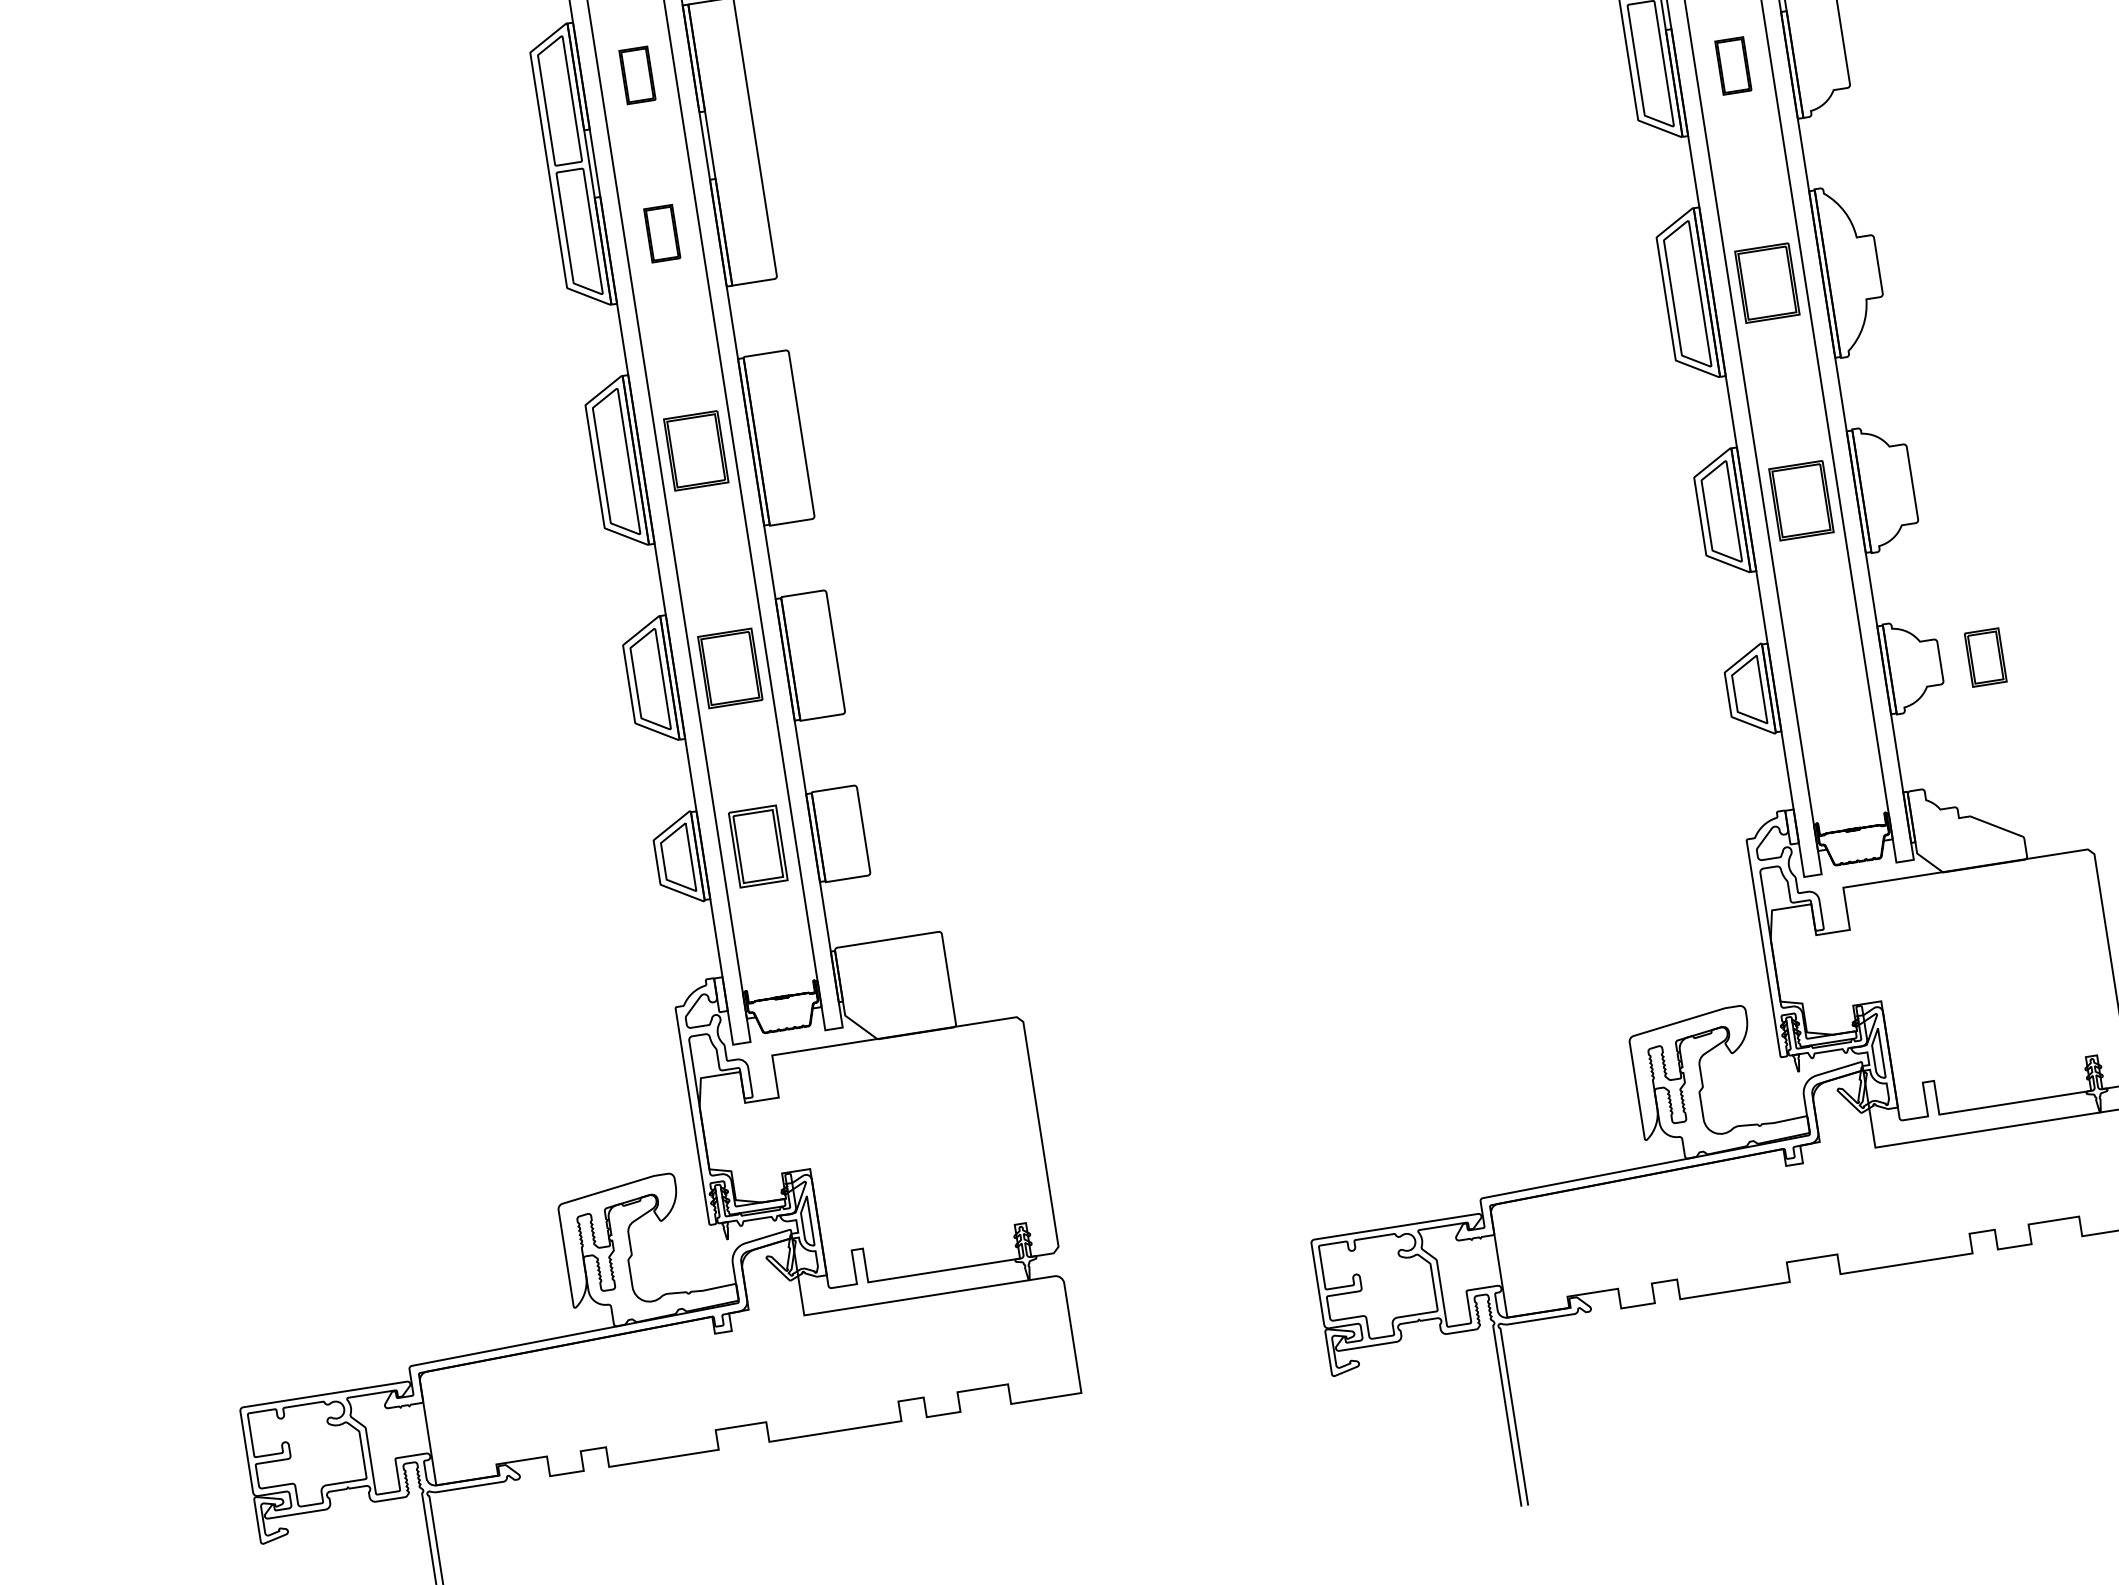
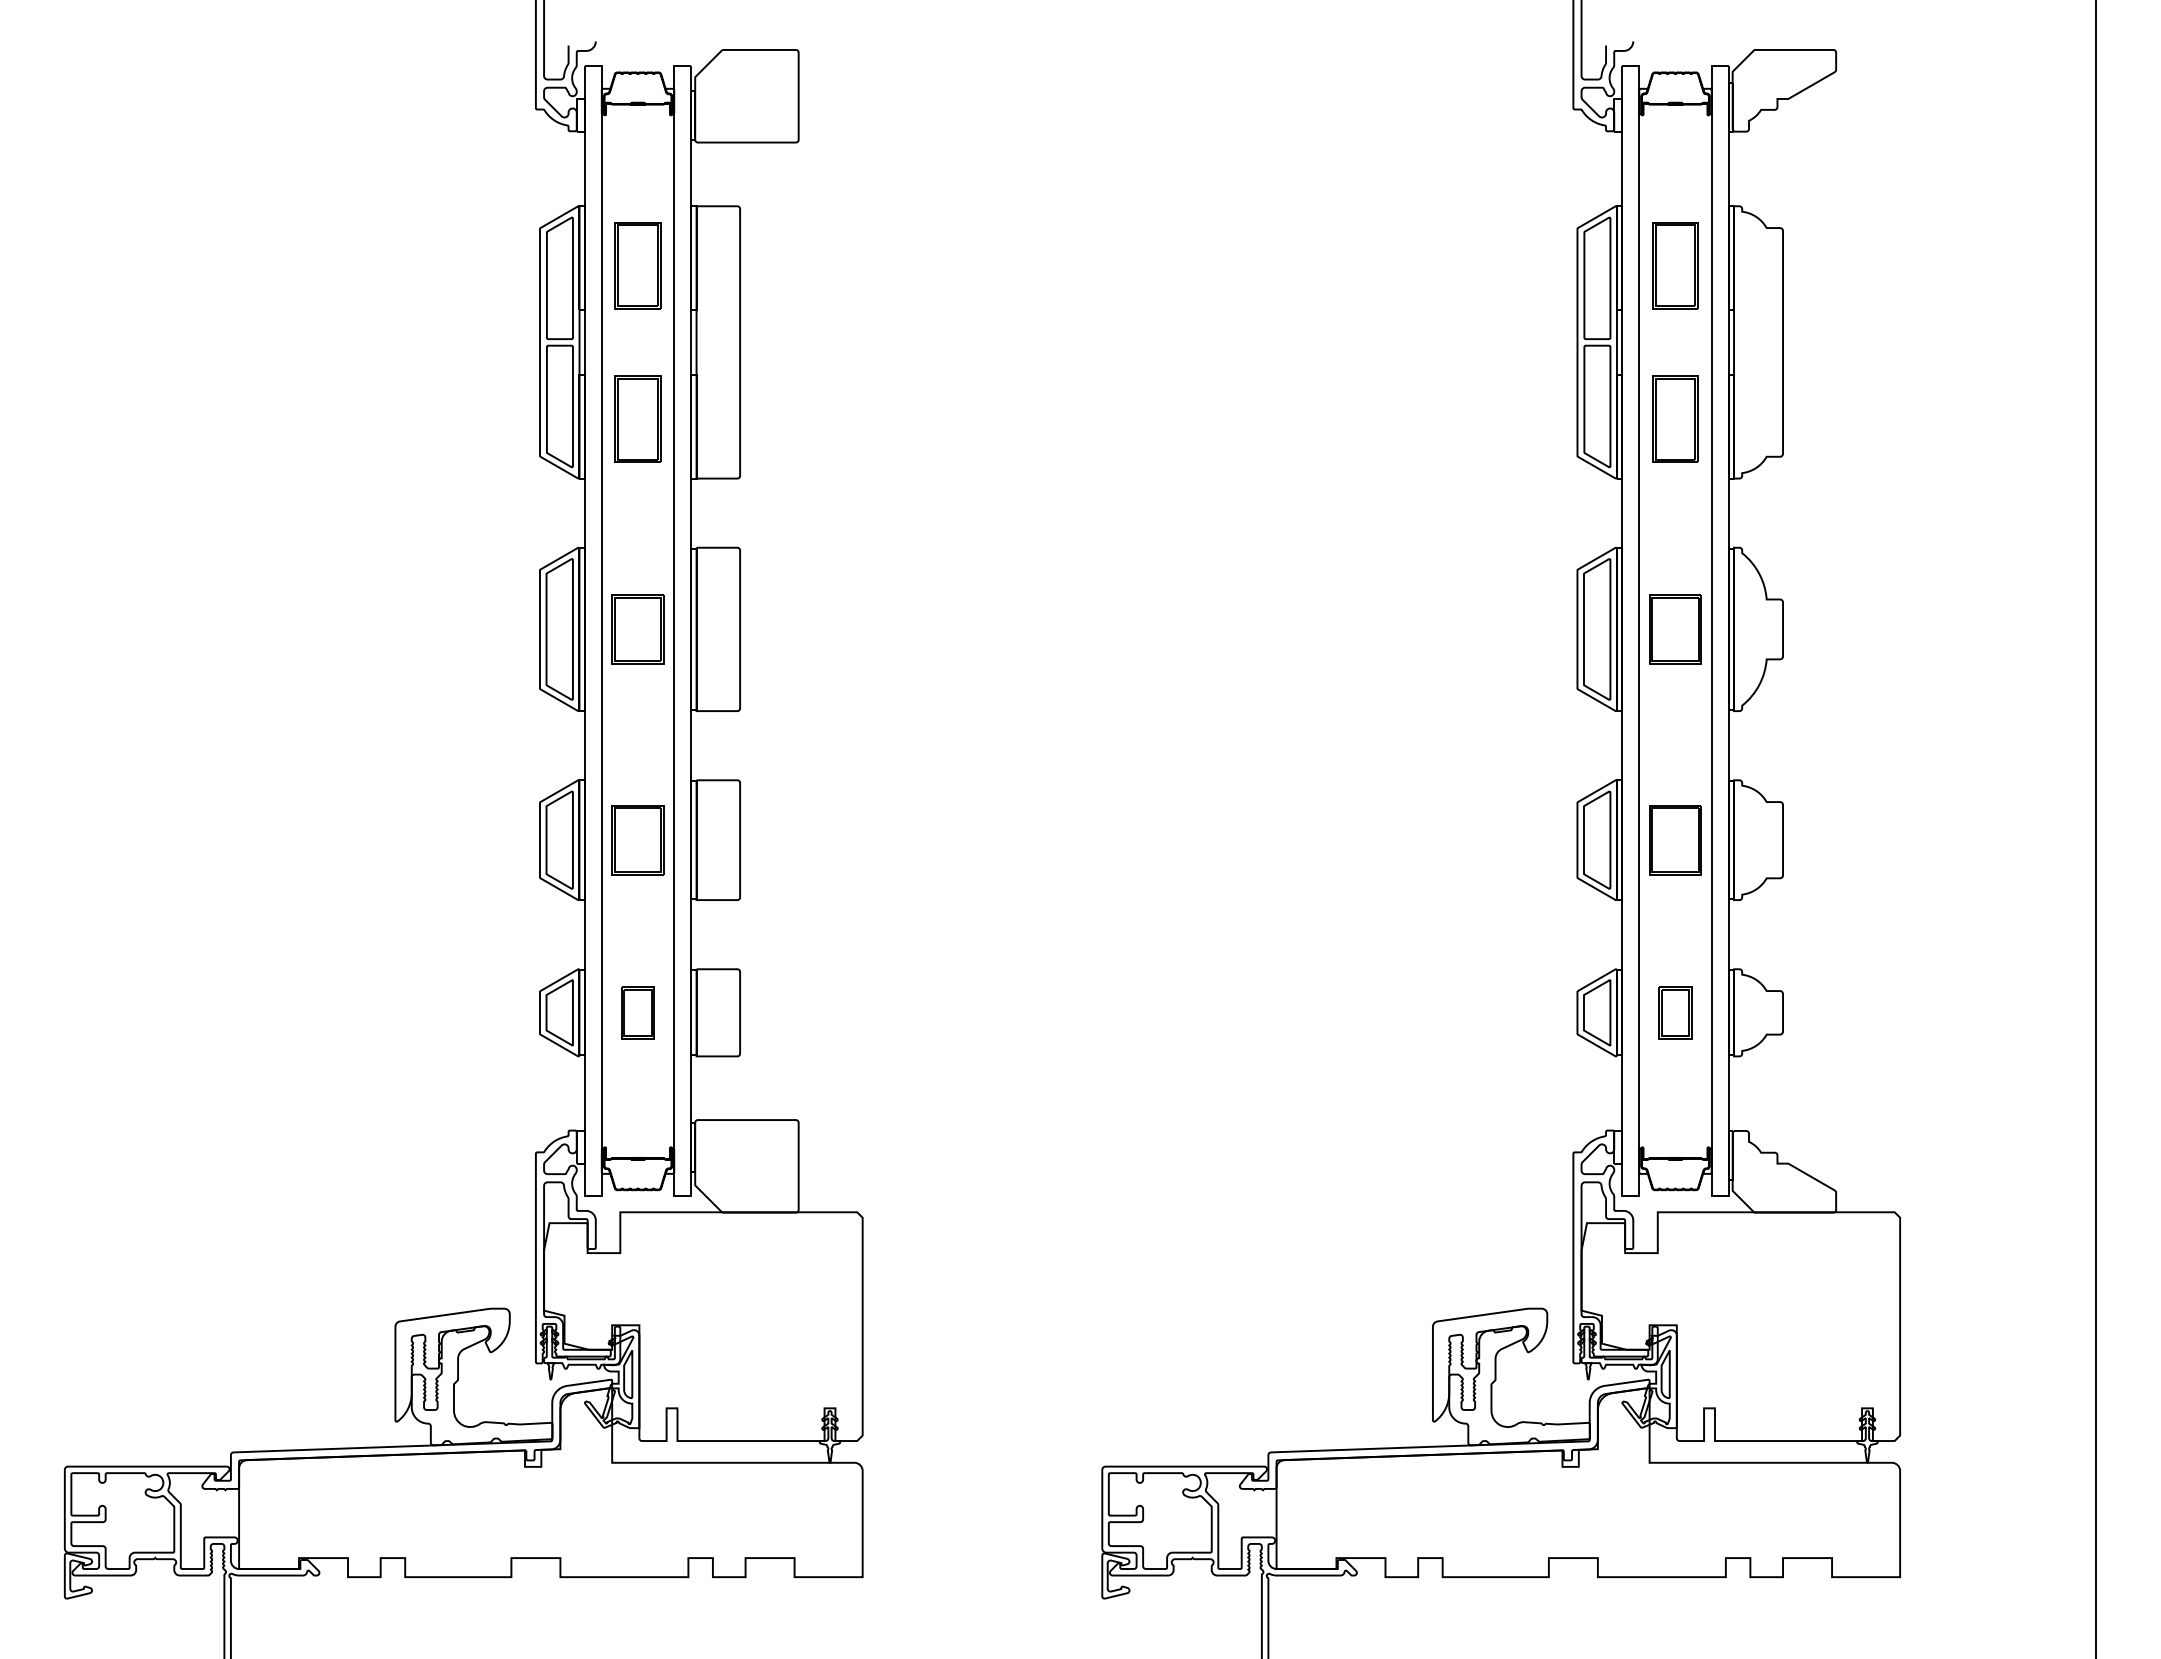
part: (1733, 65) -> (1675, 418), size x1.67
part: (636, 75) -> (637, 265), size x1.67
part: (661, 233) -> (637, 418), size x1.67
part: (1985, 657) -> (1675, 1012), moved
part: (757, 846) -> (637, 1012), size x0.71

